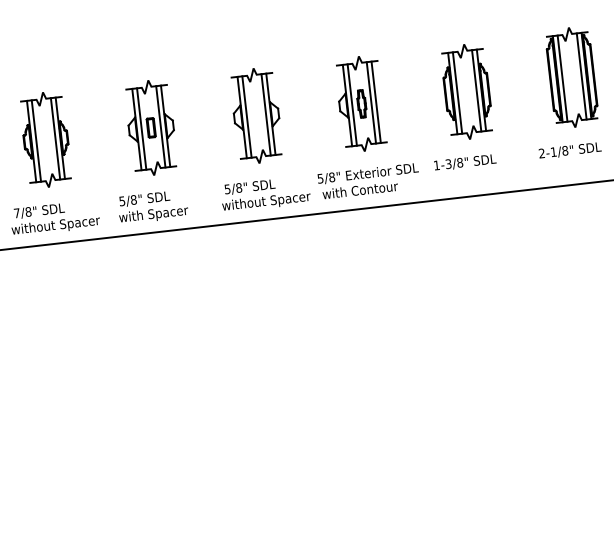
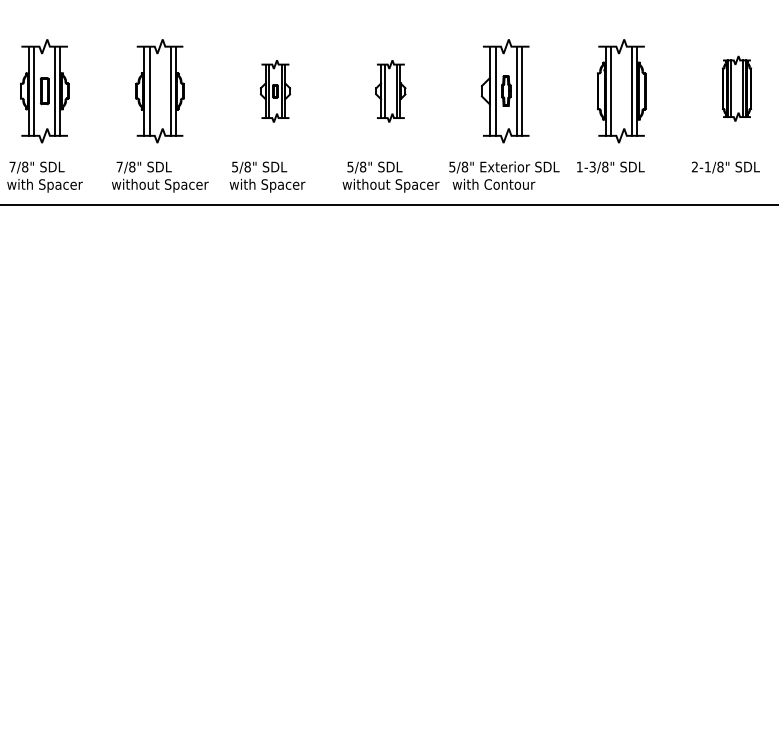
part: (571, 77) -> (736, 88), size x0.6
part: (256, 116) -> (390, 91), size x0.6
part: (151, 128) -> (275, 91), size x0.6

